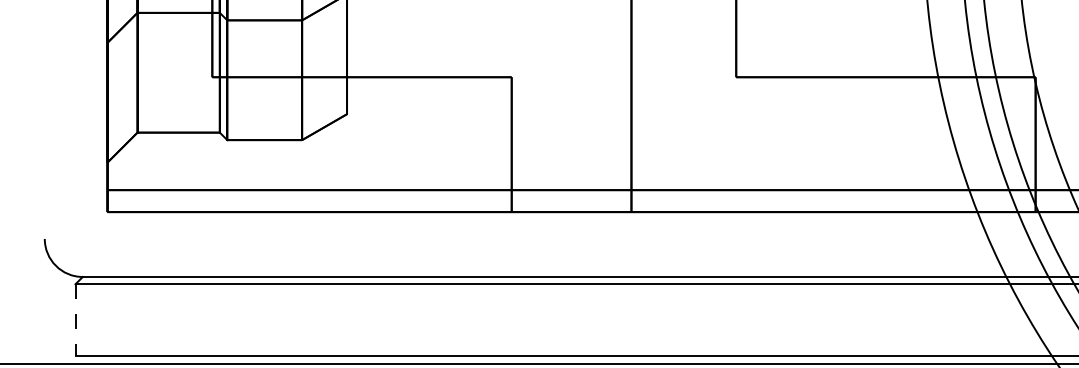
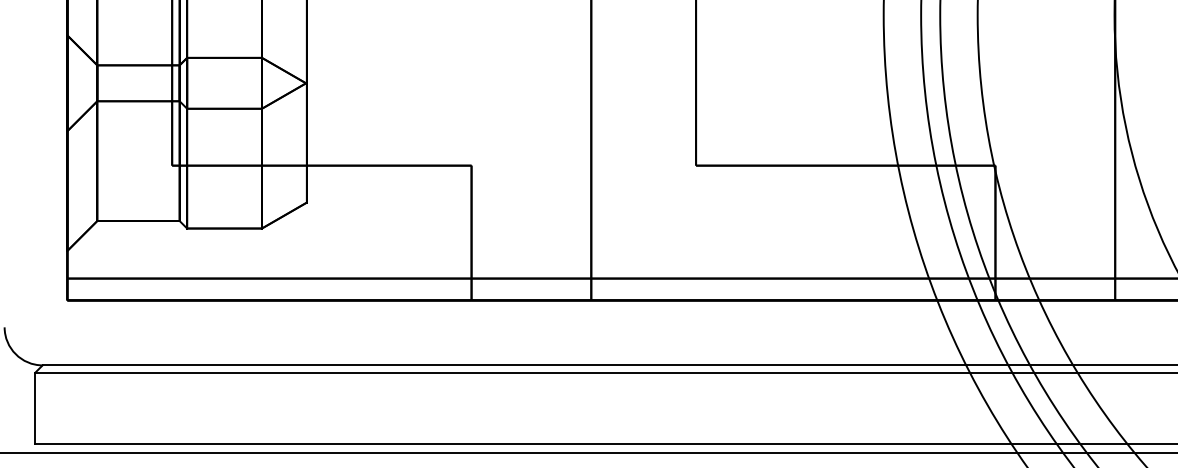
line: (75, 320) -> (35, 408), dashed -> solid

